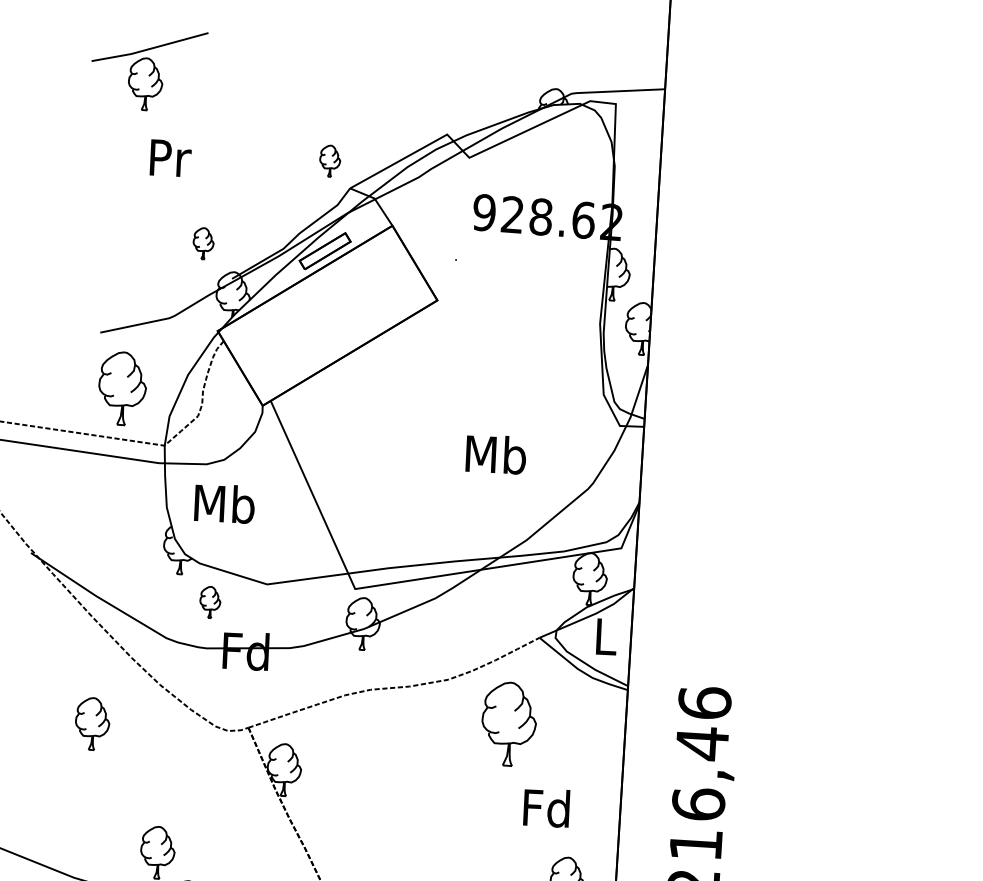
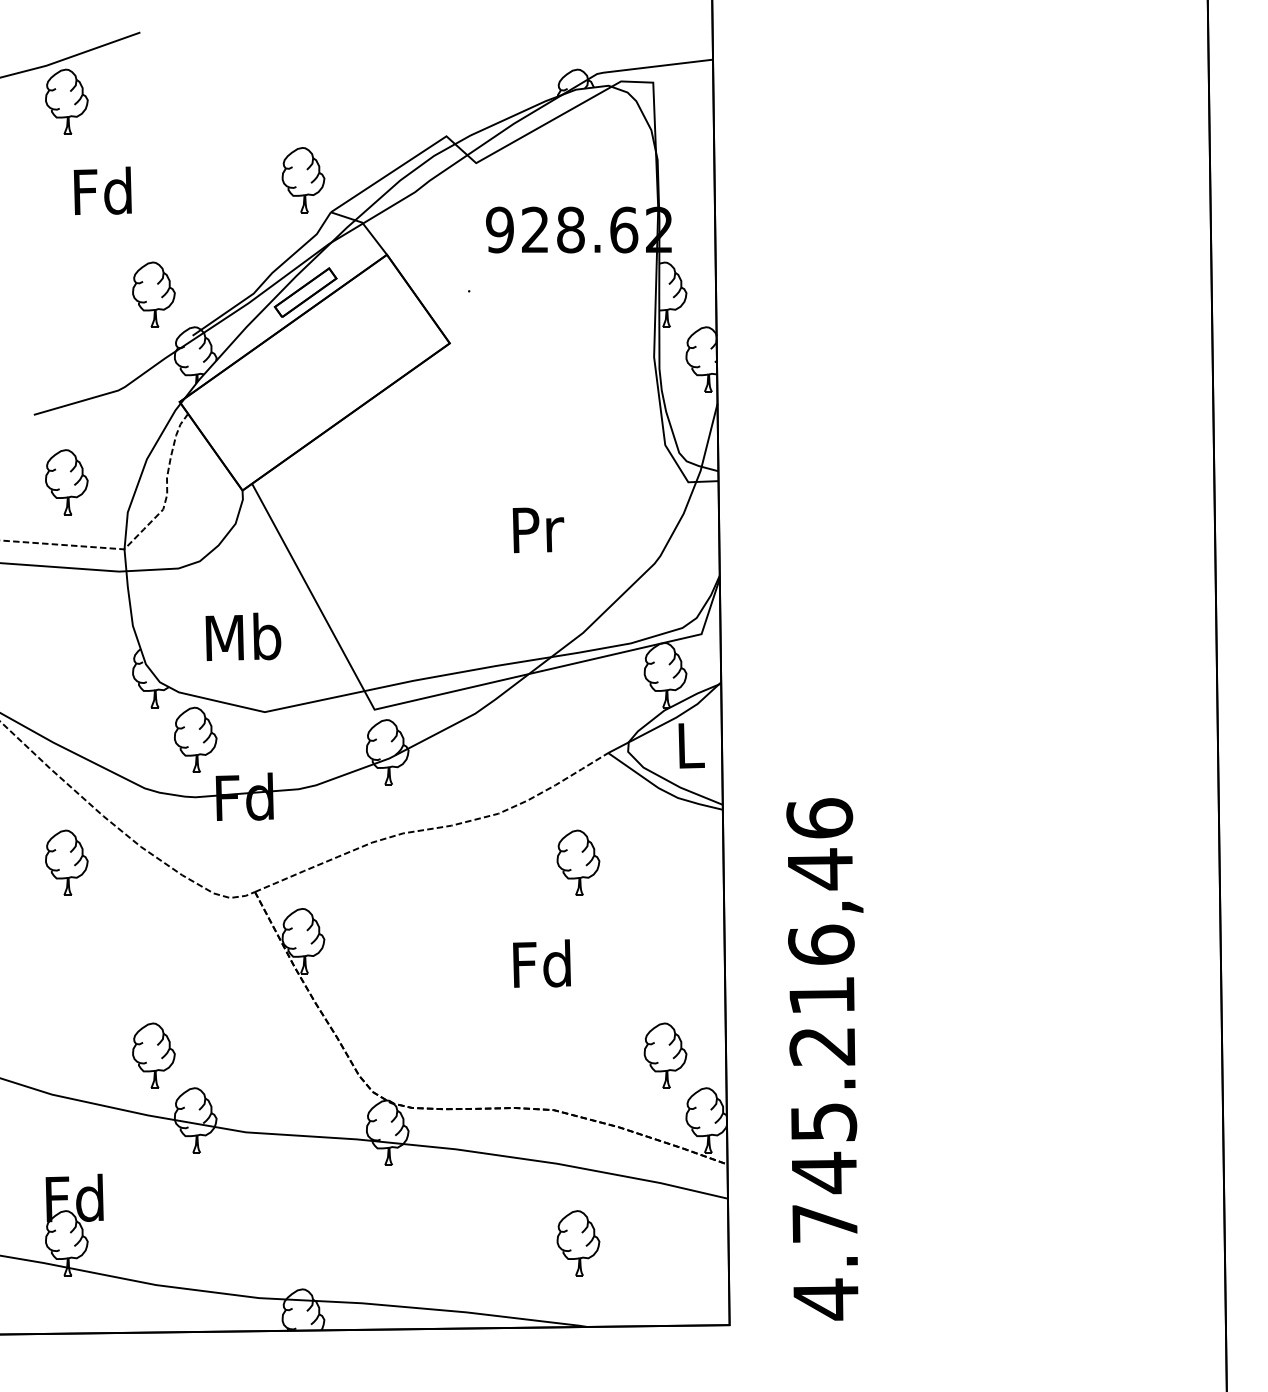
text: (168, 157) -> (102, 190), Pr -> Fd
part: (330, 161) -> (303, 180), size x1.67
part: (203, 243) -> (153, 294), size x1.67
part: (122, 388) -> (66, 482), size x0.71
text: (495, 454) -> (536, 529), Mb -> Pr
text: (224, 503) -> (243, 636), moved
part: (210, 602) -> (195, 739), size x1.67
part: (92, 723) -> (66, 862), moved
part: (509, 723) -> (578, 862), size x0.62
text: (546, 807) -> (541, 963), moved

